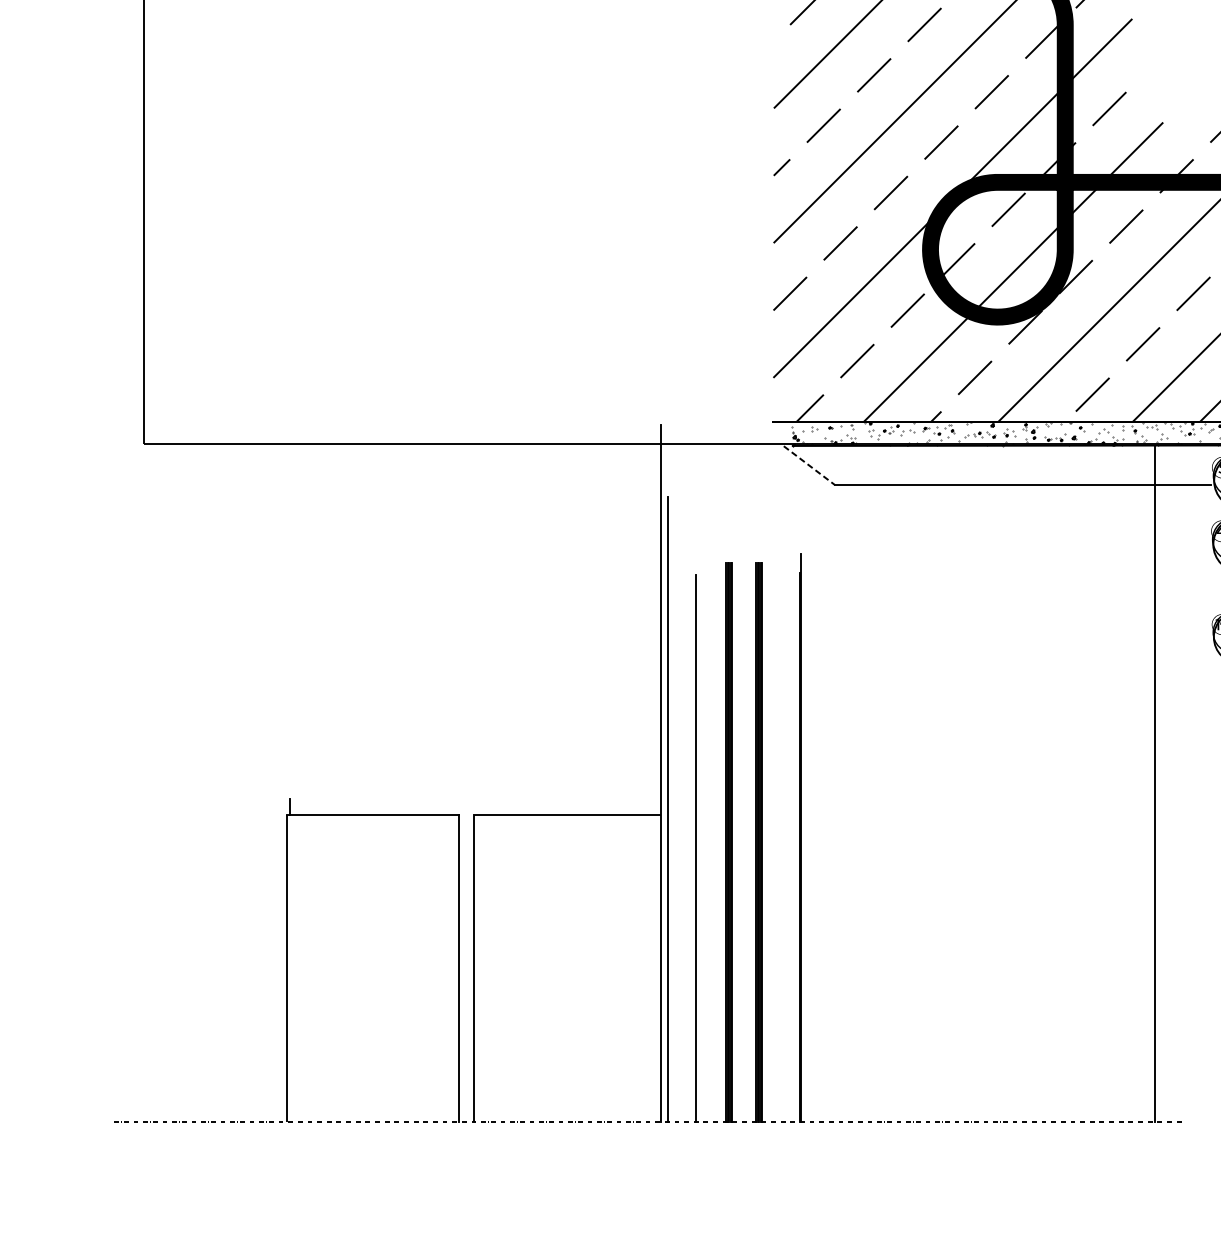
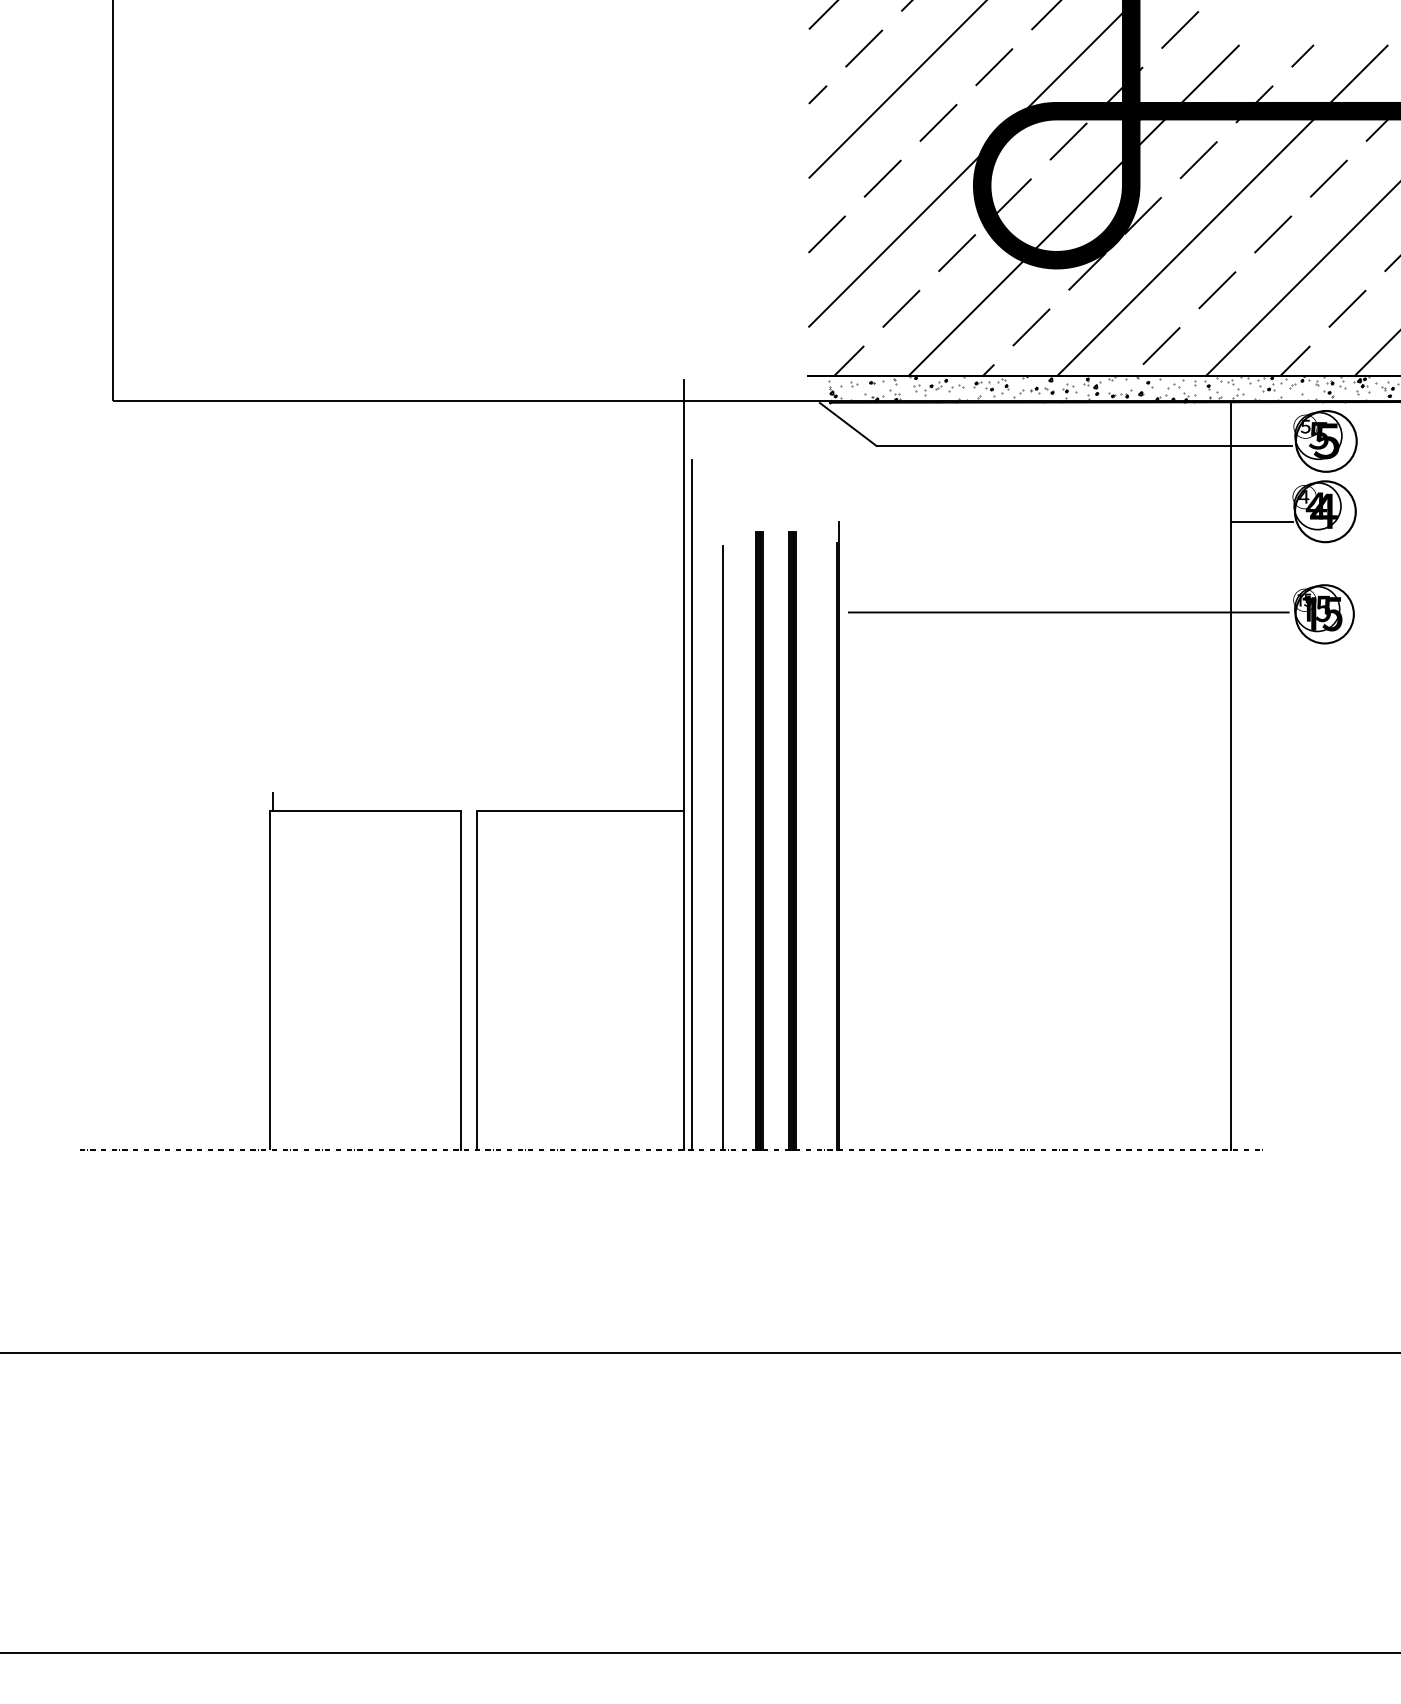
line: (809, 465) -> (848, 424), dashed -> solid
line: (1183, 553) -> (1261, 521), added
line: (1008, 635) -> (1068, 612), added

